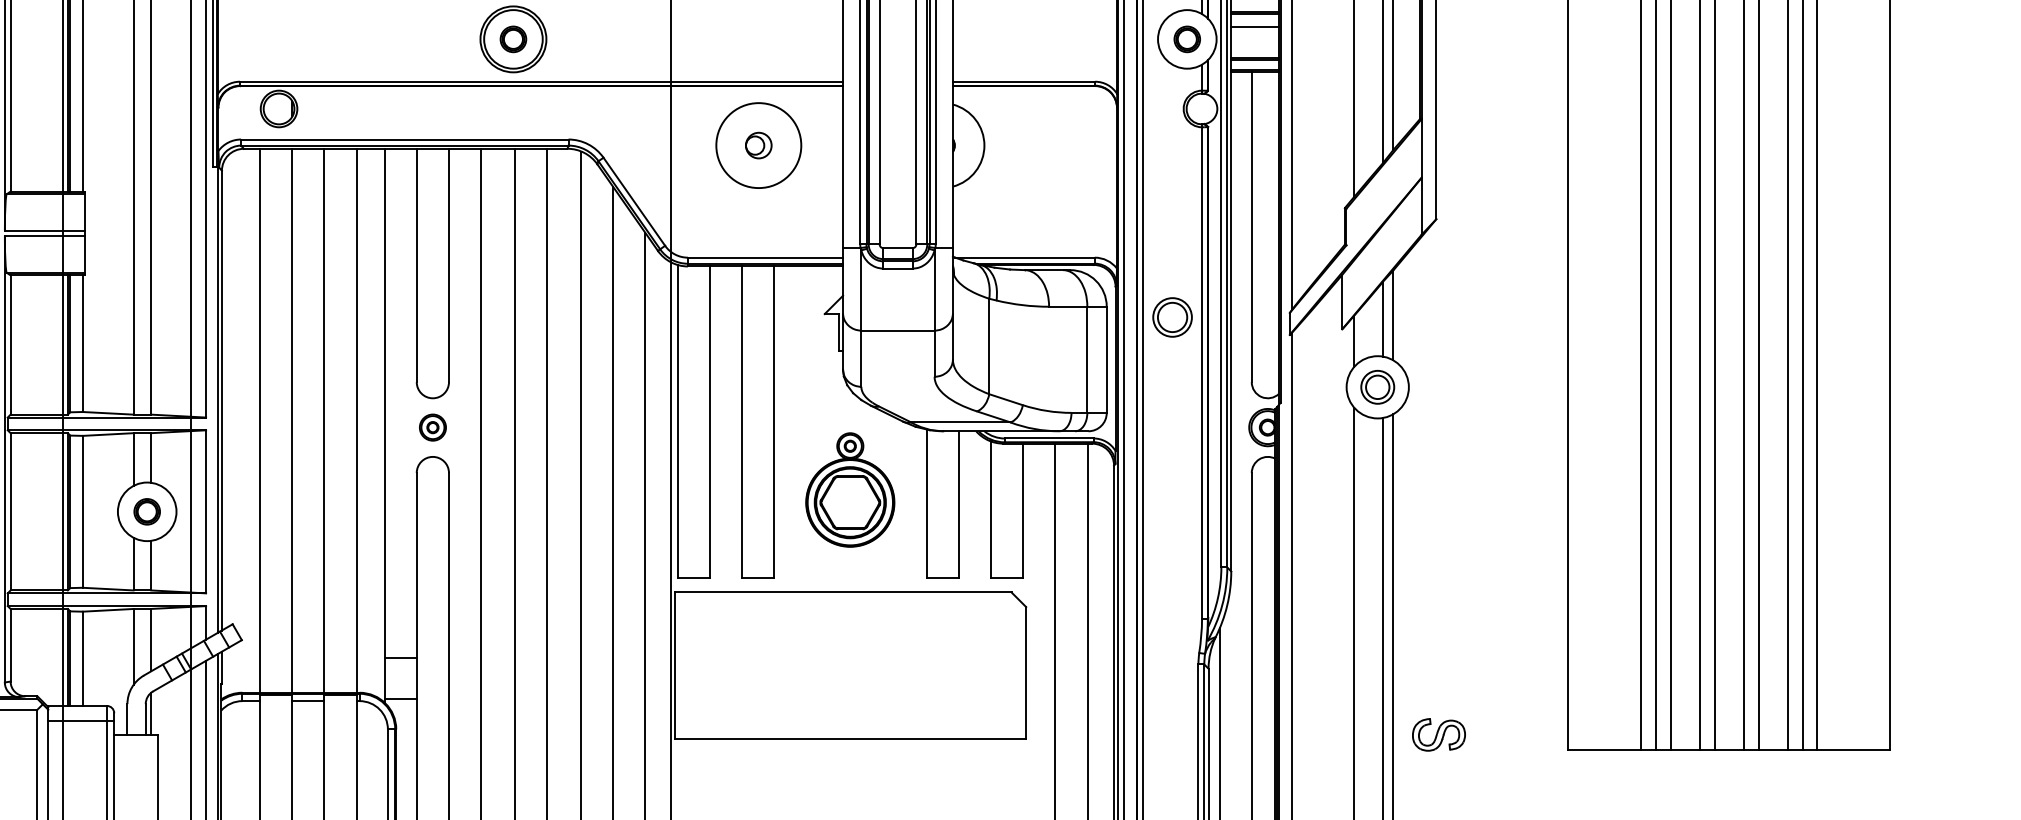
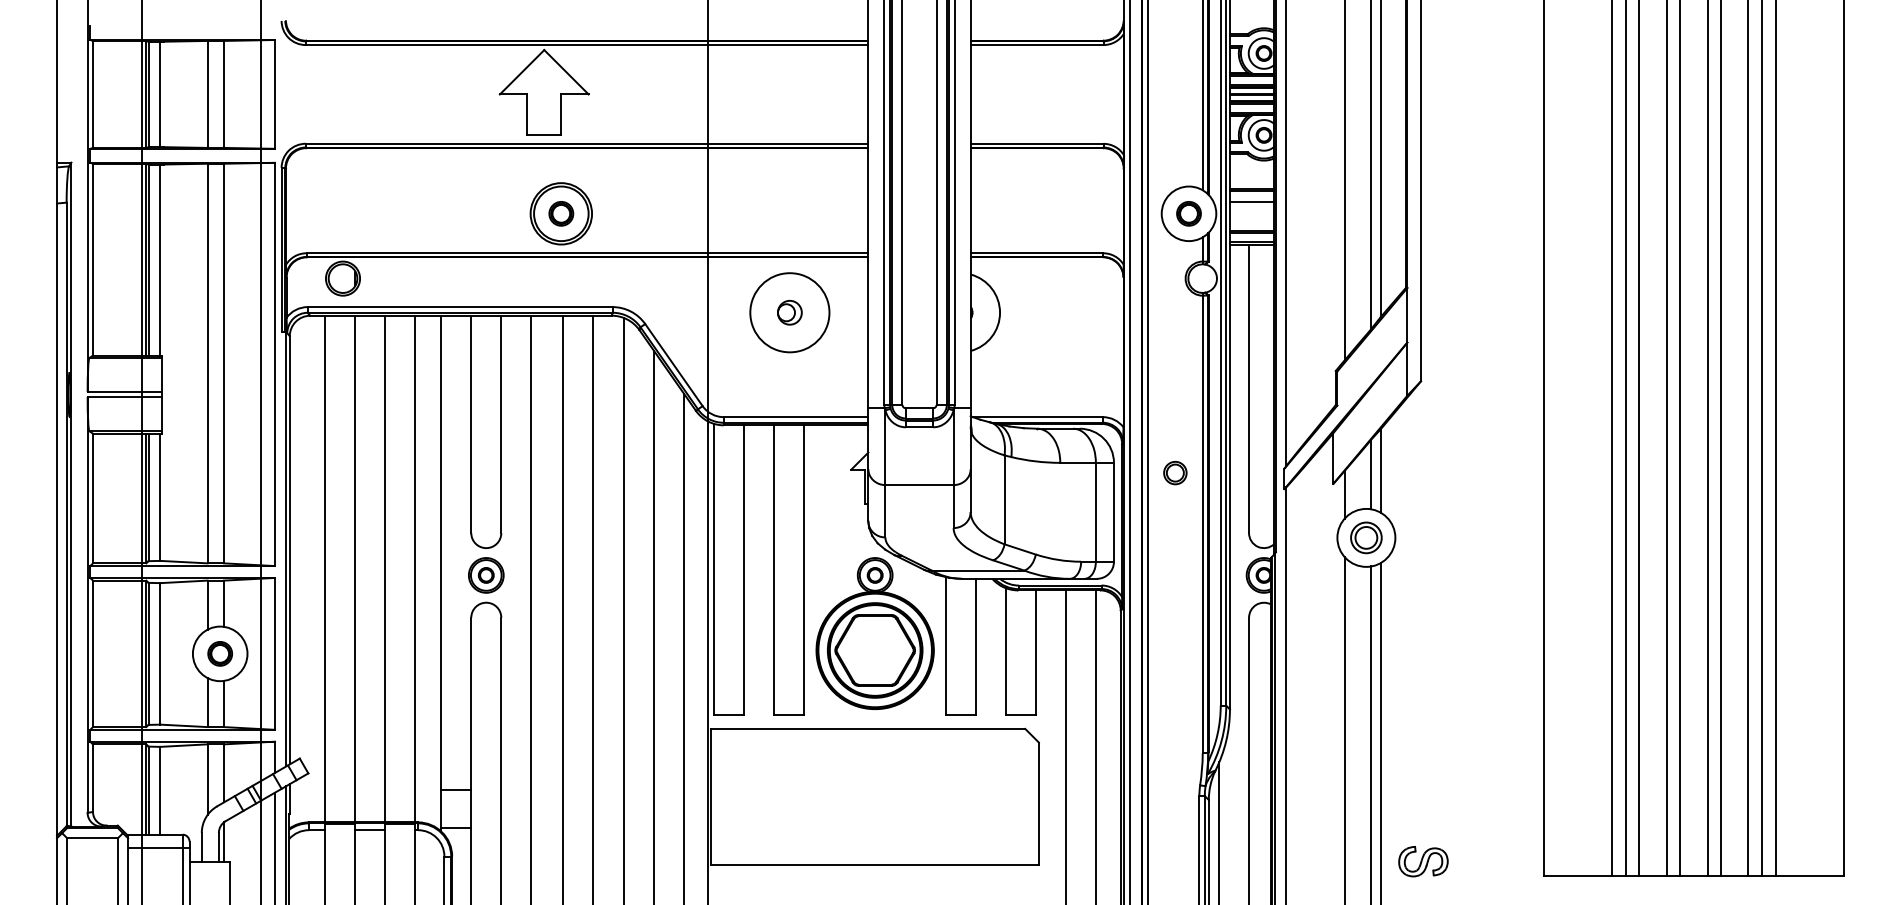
part: (1172, 318) -> (1175, 473), size x0.62
part: (433, 427) -> (486, 575), size x1.43
part: (849, 489) -> (874, 633), size x1.43

